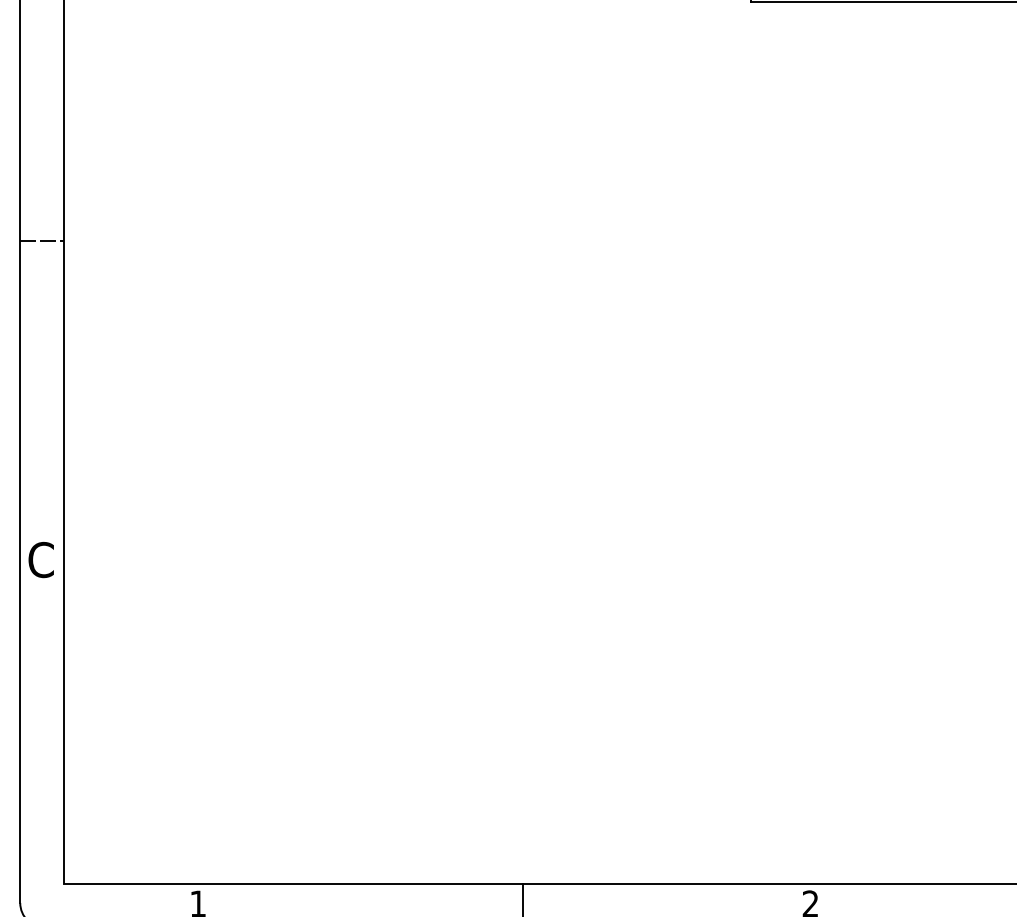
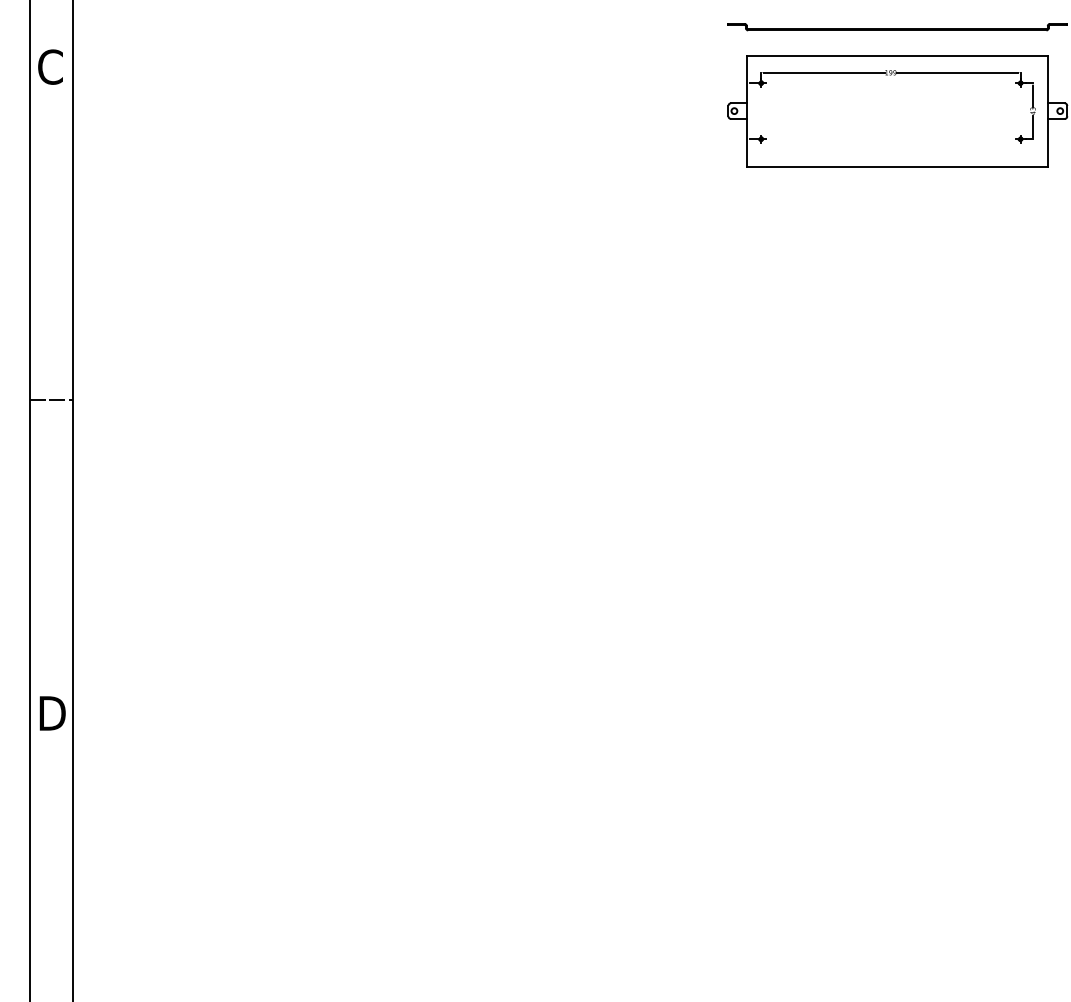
text: (42, 560) -> (51, 713), C -> D

